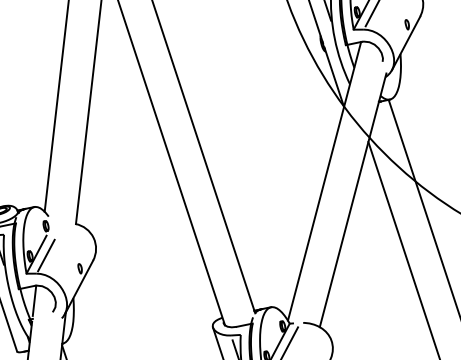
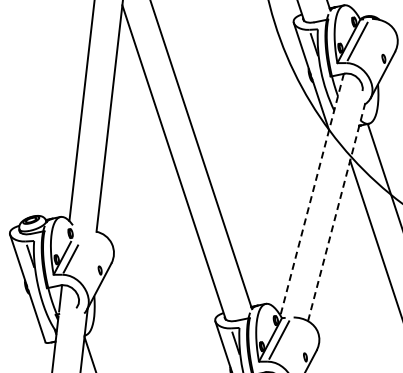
line: (324, 181) -> (312, 194), solid -> dashed
line: (352, 200) -> (336, 211), solid -> dashed

